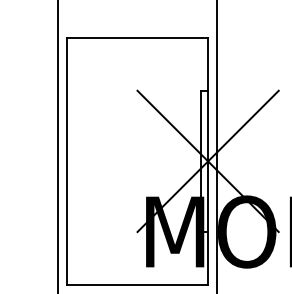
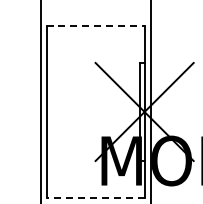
line: (138, 38) -> (96, 26), solid -> dashed
line: (137, 284) -> (95, 197), solid -> dashed

